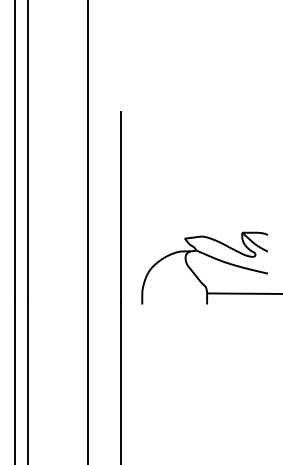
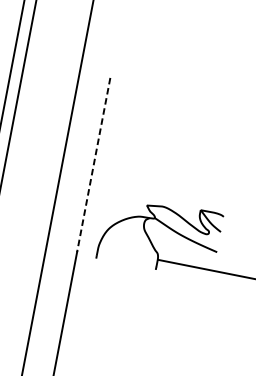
line: (120, 206) -> (93, 164), solid -> dashed

